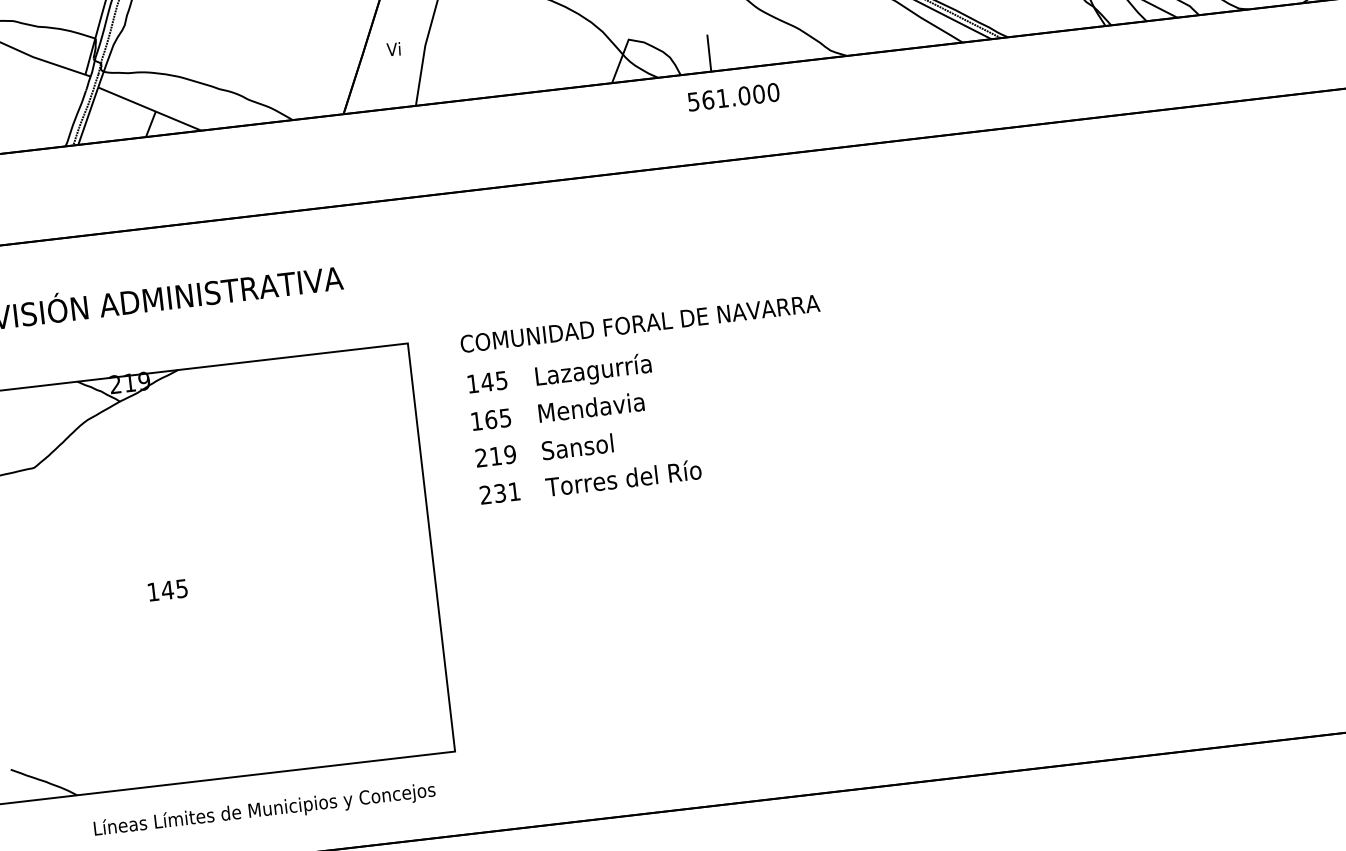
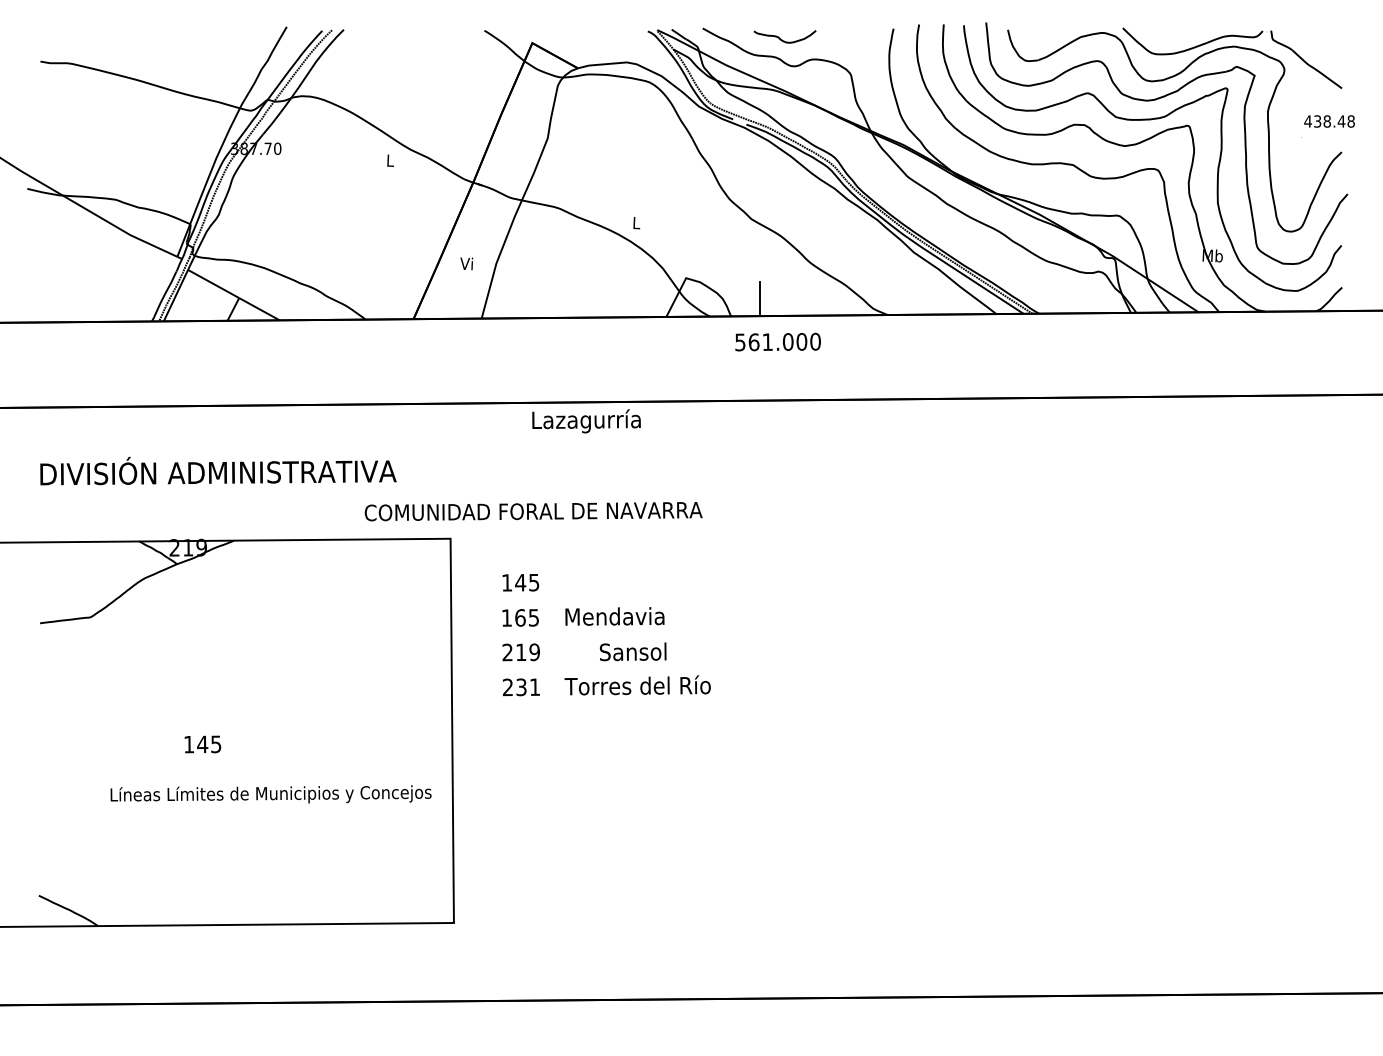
text: (640, 323) -> (533, 511), moved
text: (593, 371) -> (586, 421), moved
text: (576, 446) -> (632, 651), moved
text: (264, 810) -> (270, 794), moved

